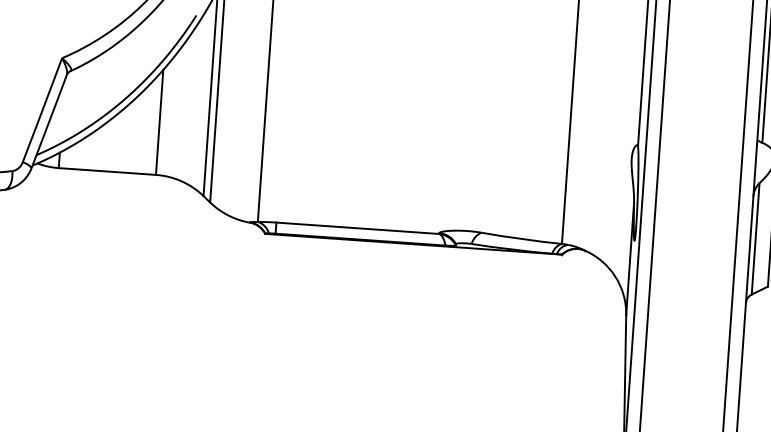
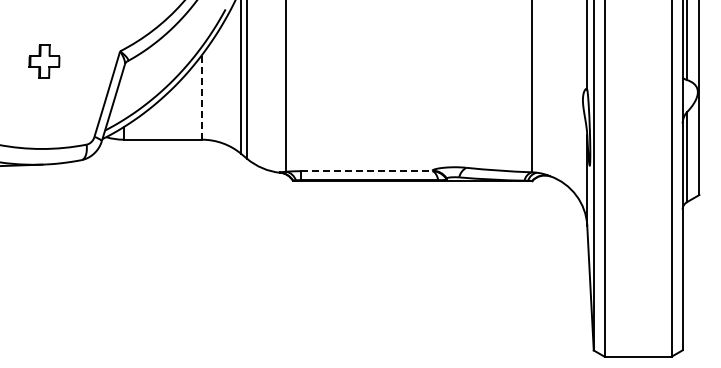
line: (160, 121) -> (202, 96), solid -> dashed
line: (357, 228) -> (366, 171), solid -> dashed

